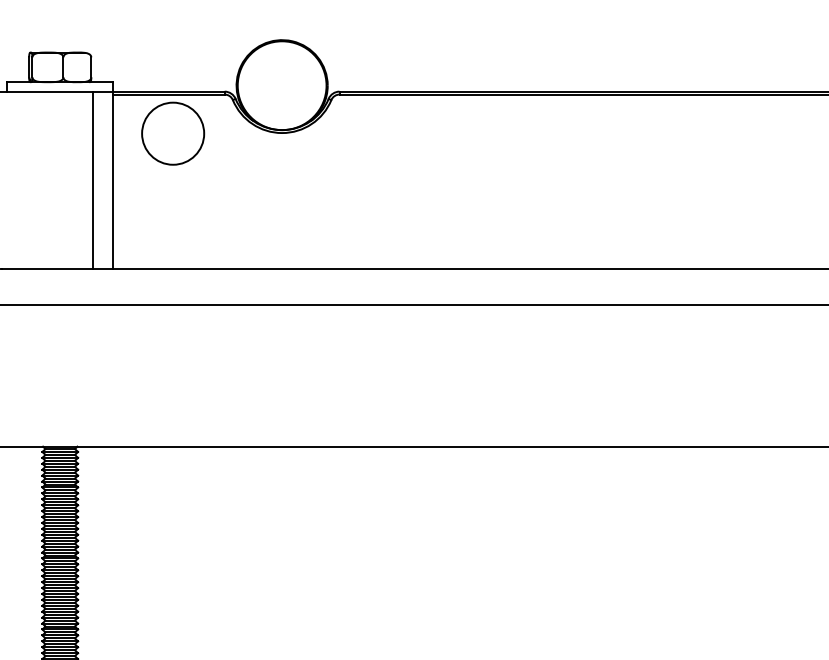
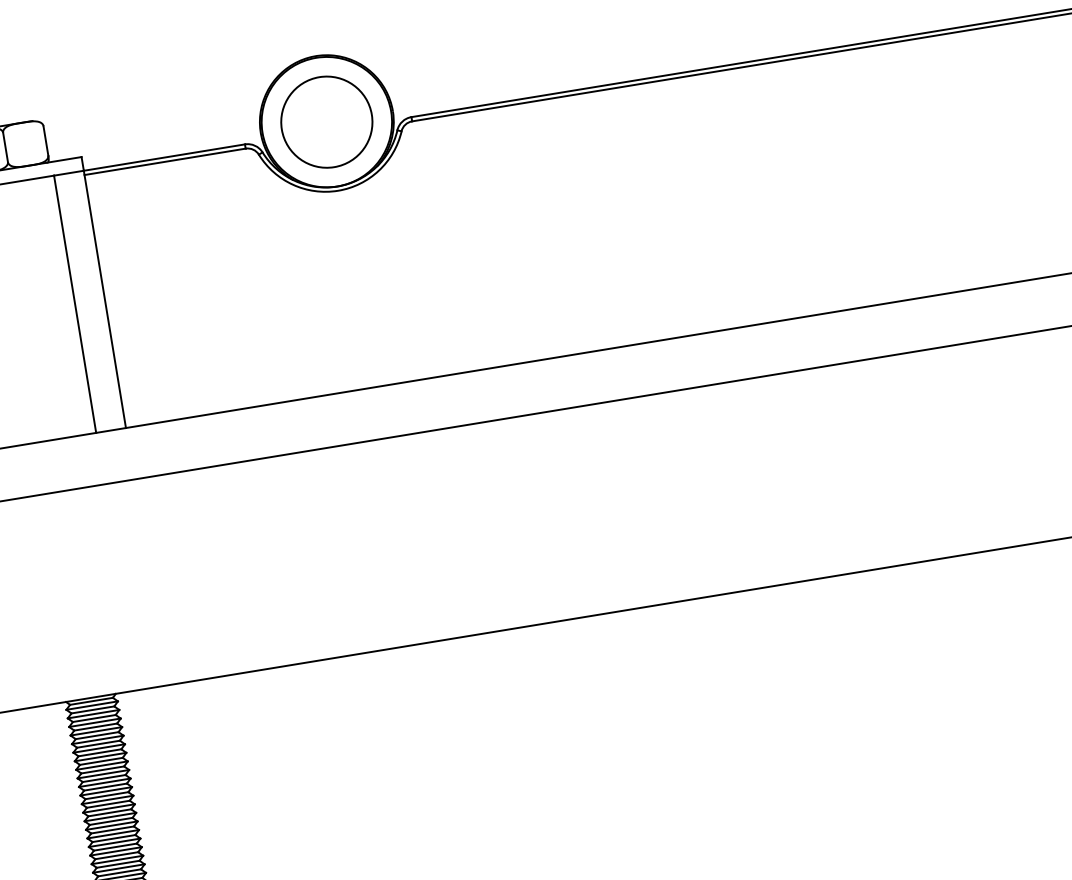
circle: (173, 133) -> (327, 121), moved

